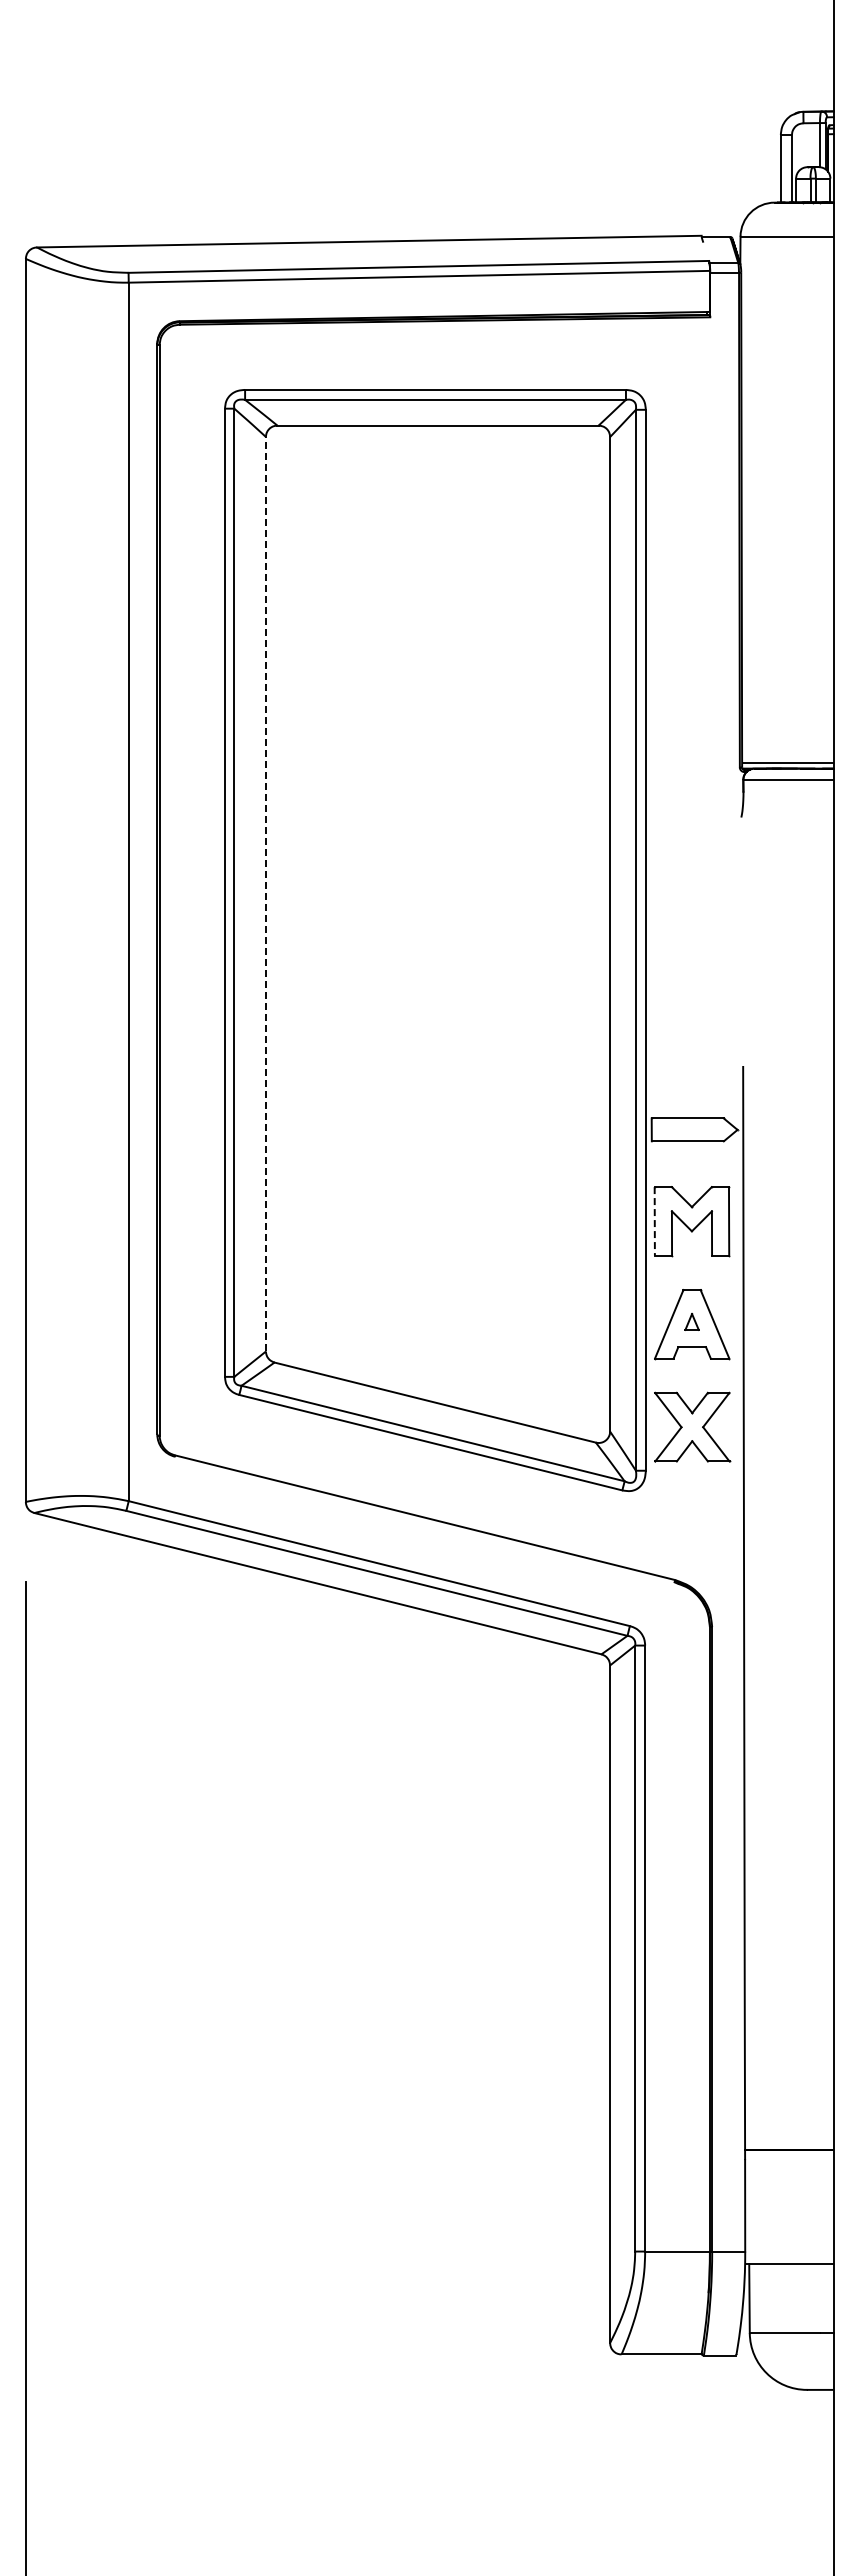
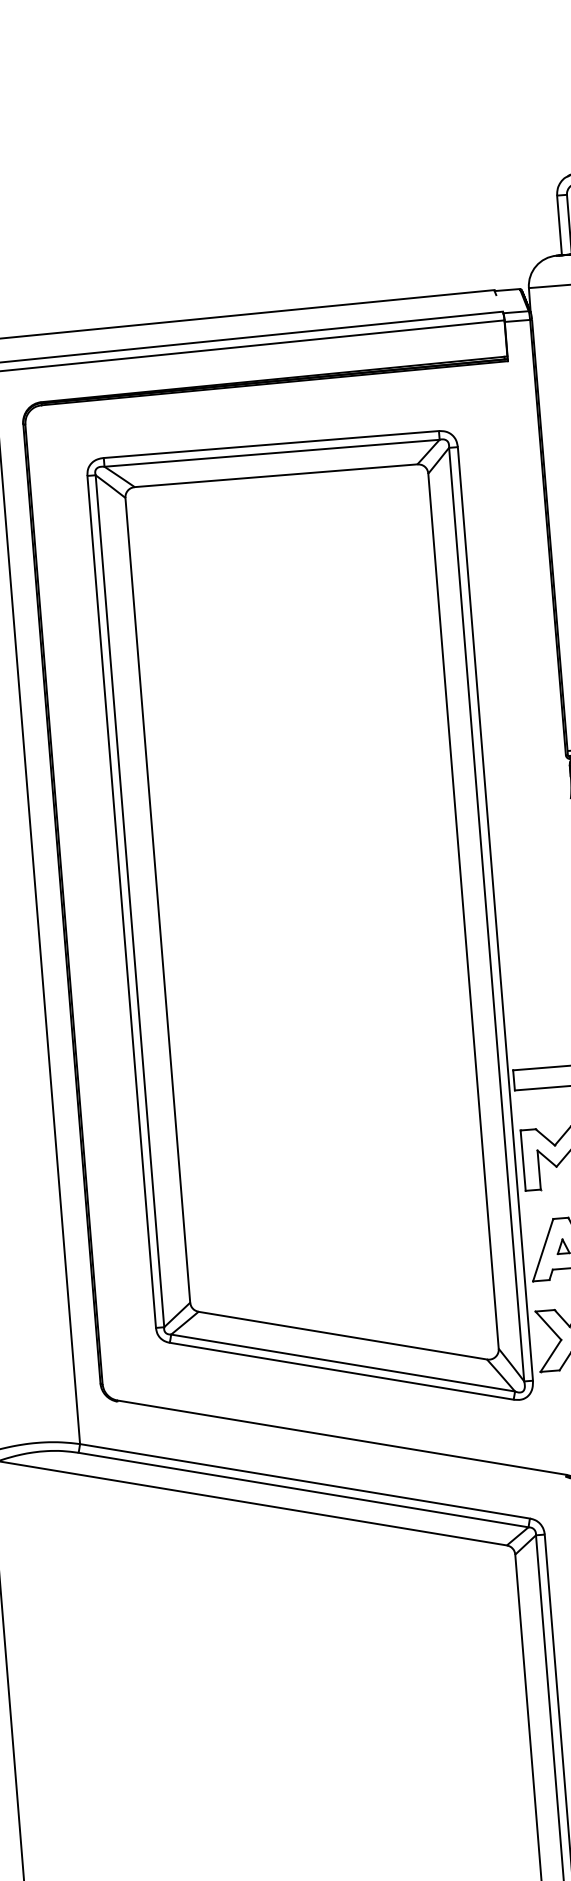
line: (265, 893) -> (157, 899), dashed -> solid
line: (654, 1221) -> (522, 1160), dashed -> solid

